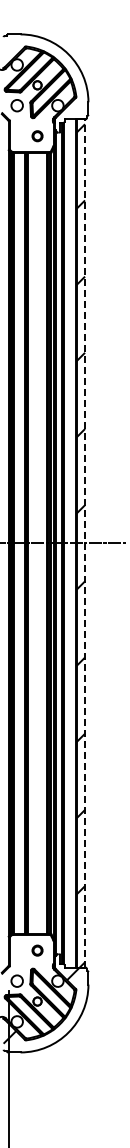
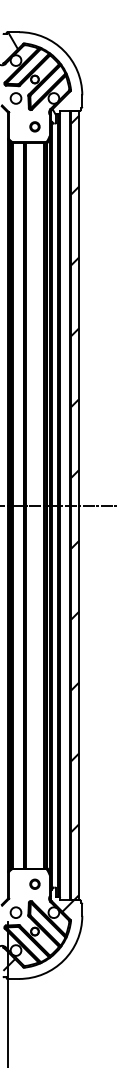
hatch: (34, 78) -> (32, 73), added
line: (85, 542) -> (79, 504), dashed -> solid

